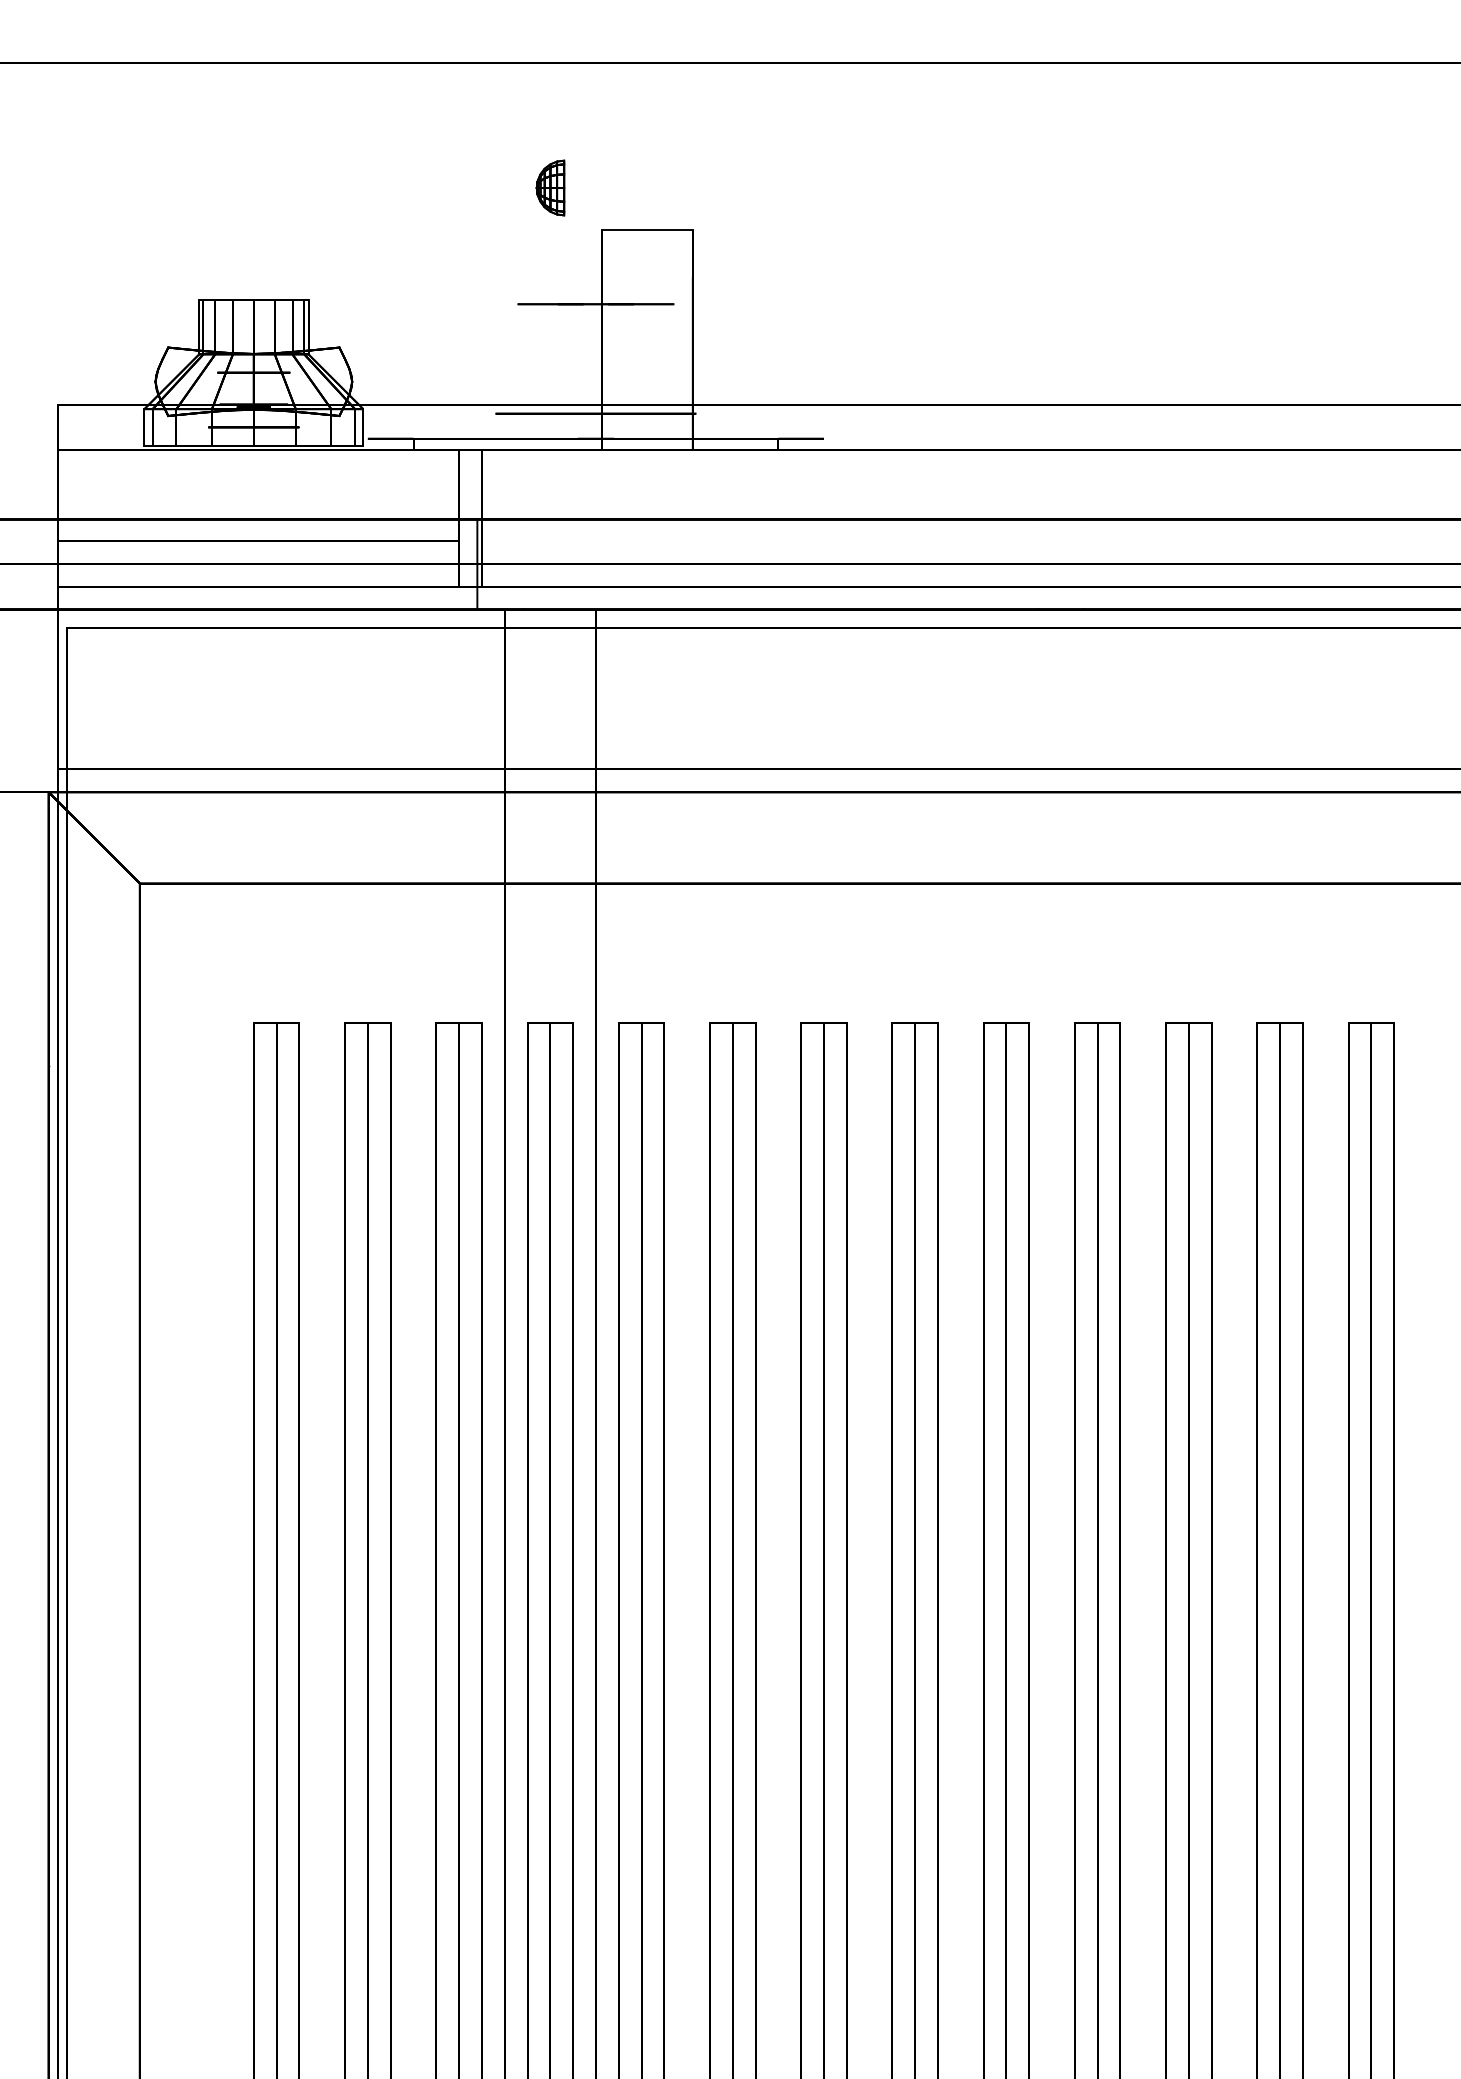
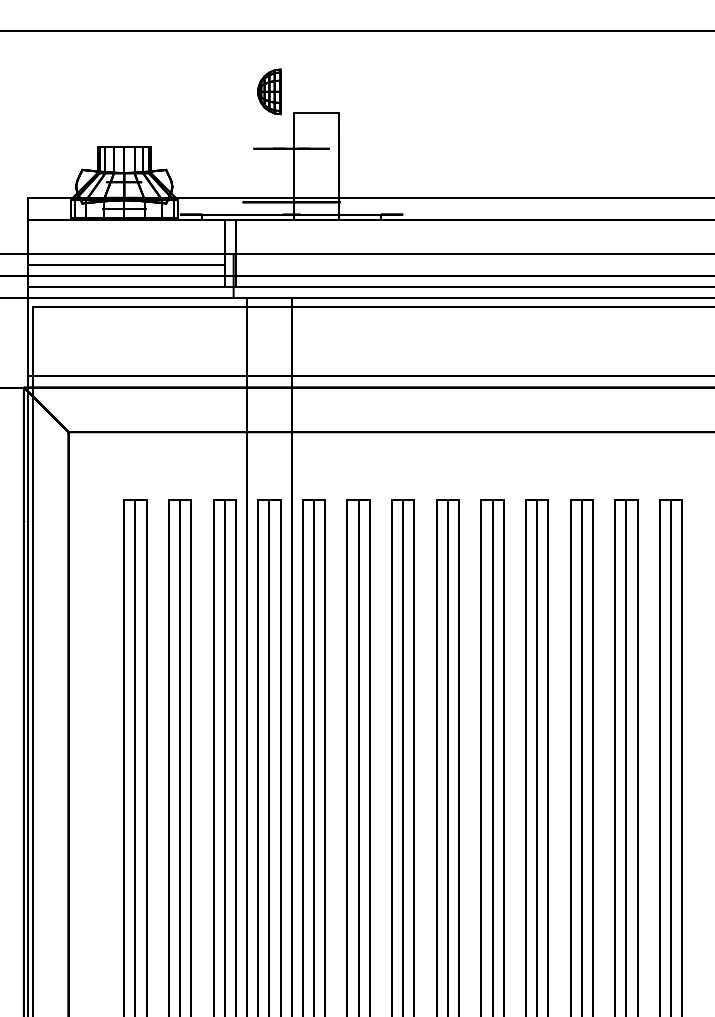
part: (550, 187) -> (269, 91), size x1.67

